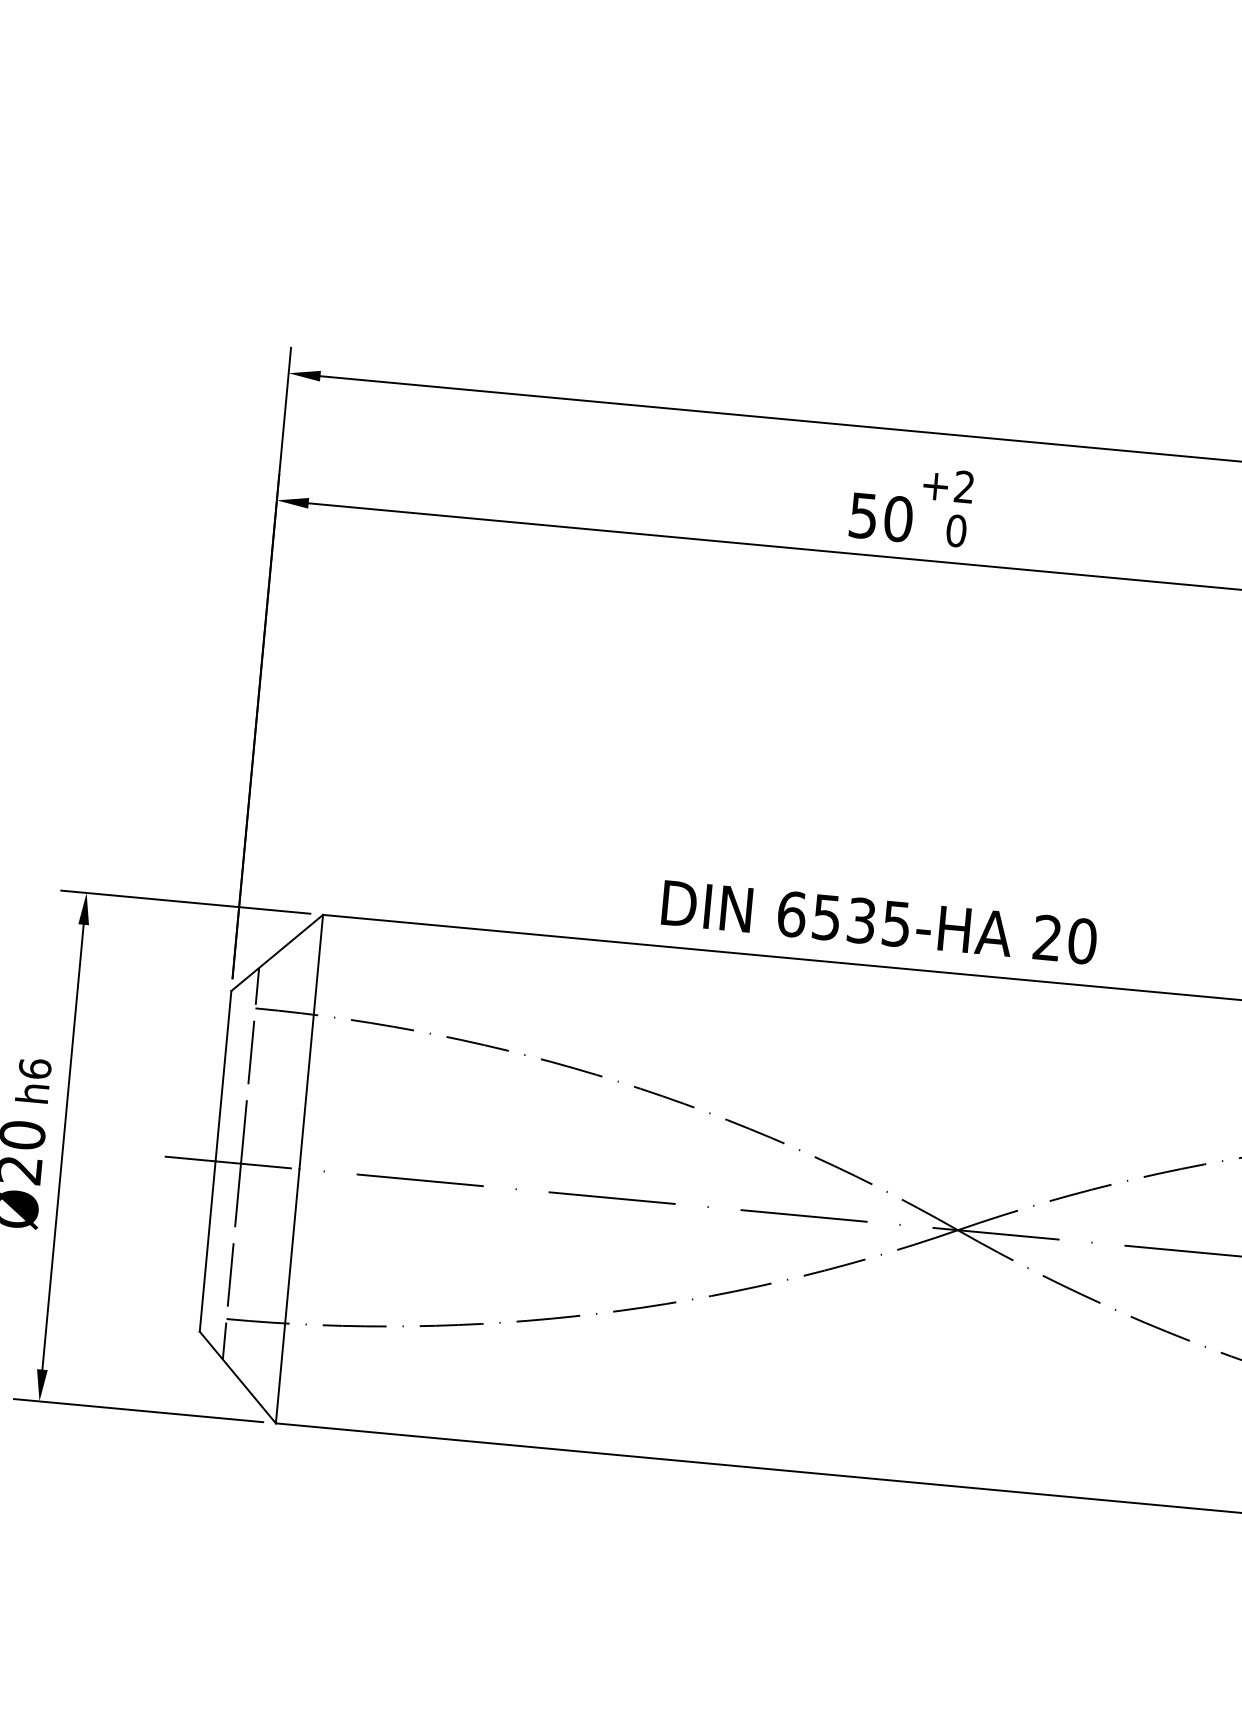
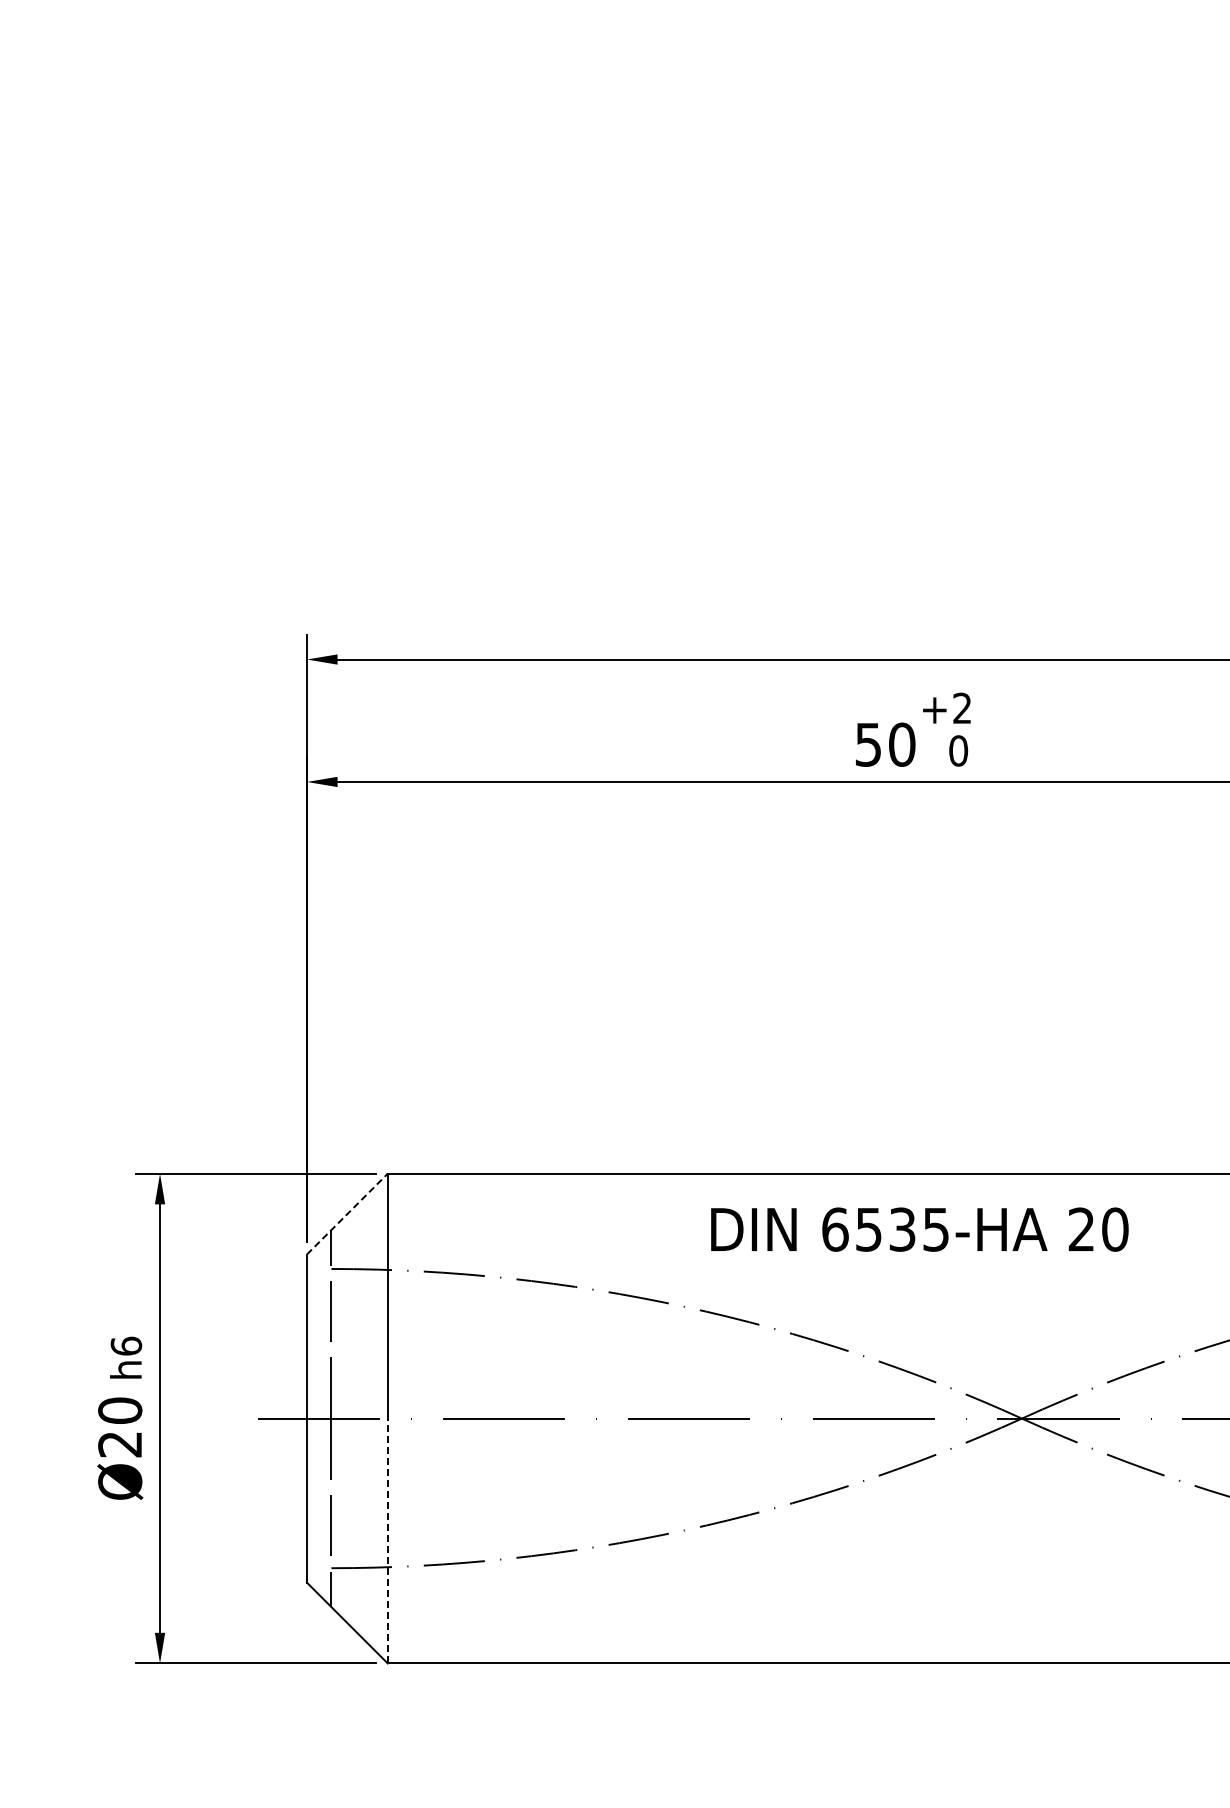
text: (879, 922) -> (919, 1229), moved
line: (277, 952) -> (347, 1213), solid -> dashed
line: (287, 1295) -> (387, 1540), solid -> dashed

